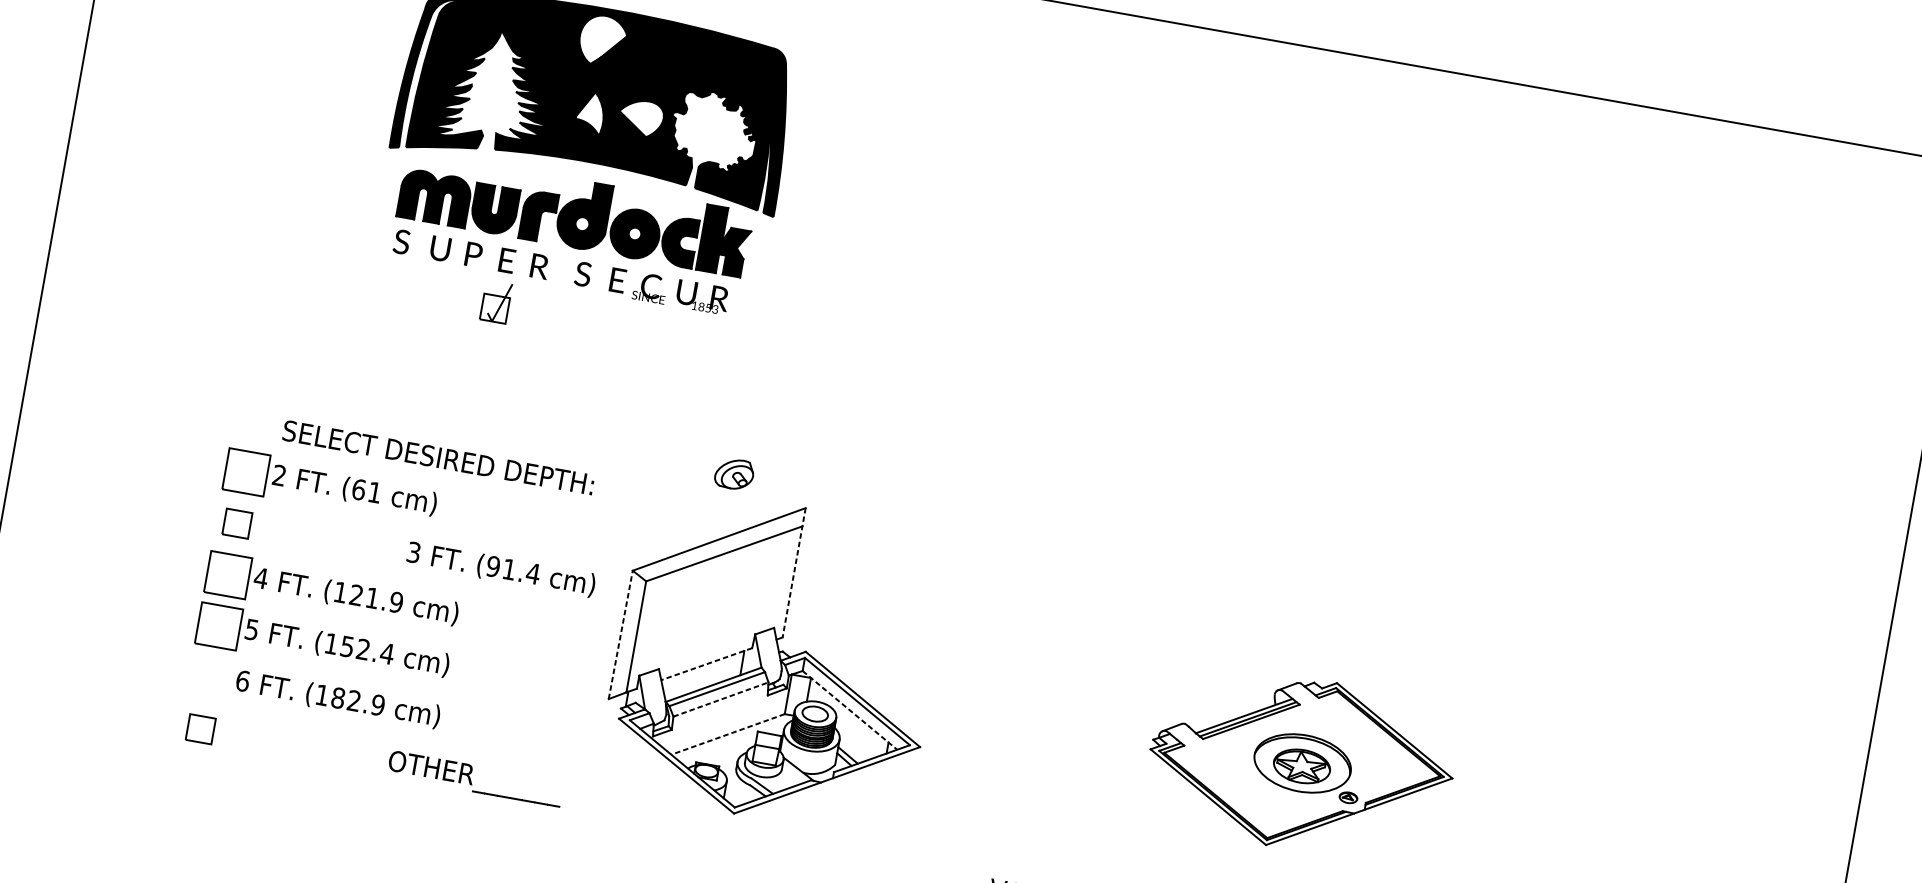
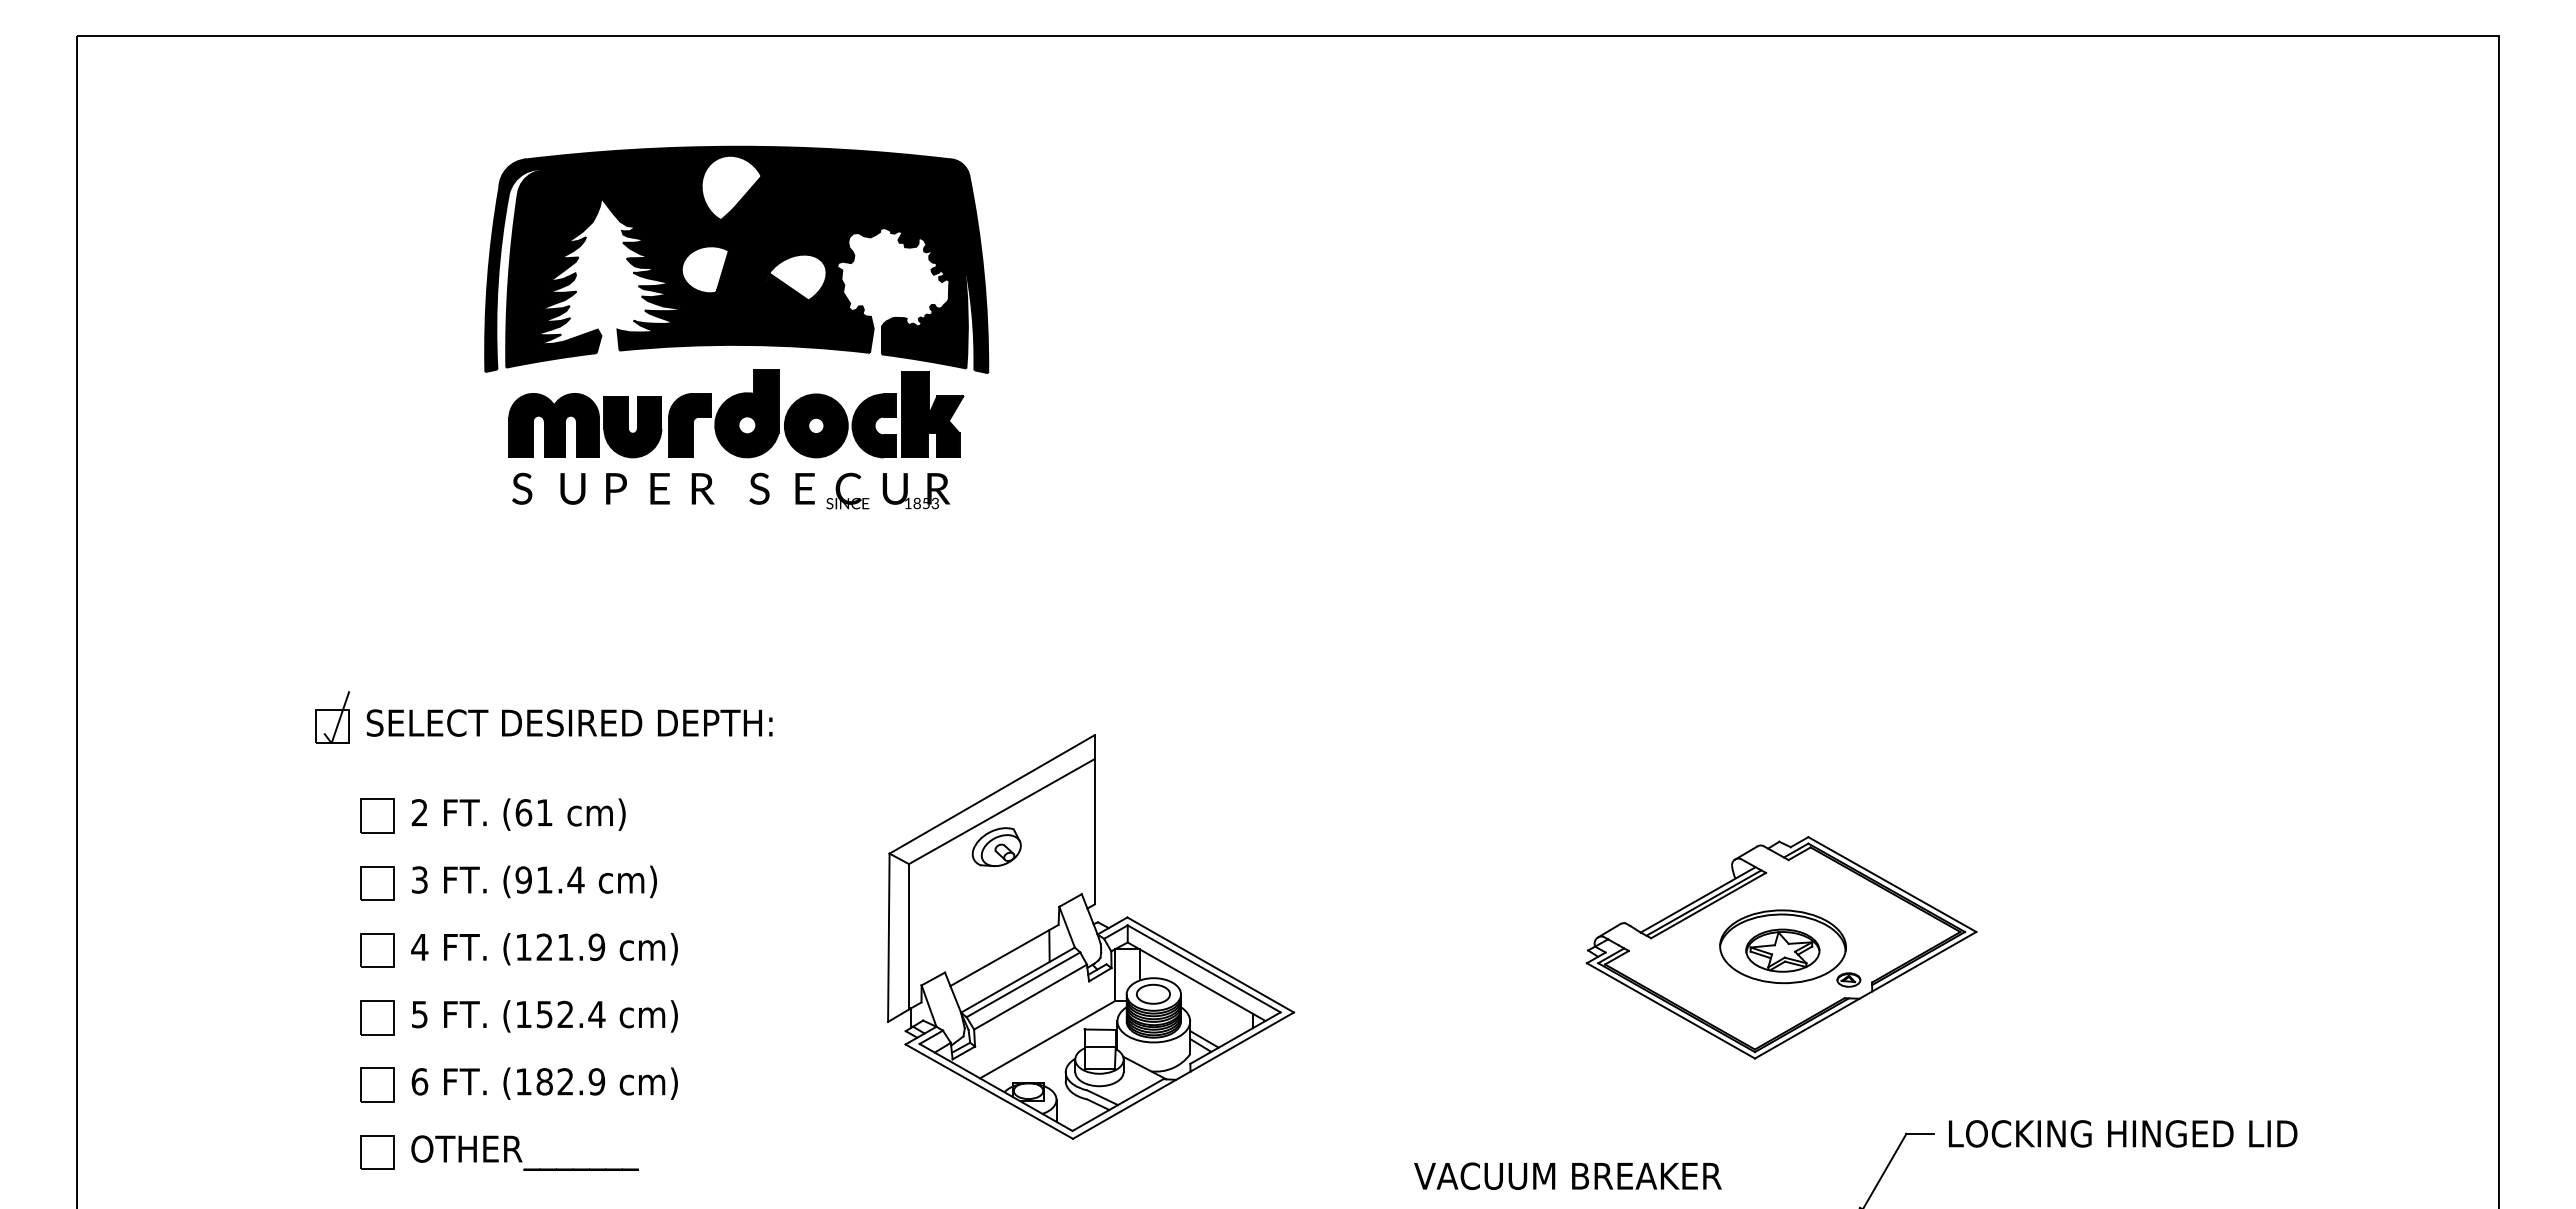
part: (496, 301) -> (332, 717), moved
text: (438, 457) -> (569, 722), moved
part: (246, 471) -> (377, 815), size x0.62
part: (734, 474) -> (996, 847), moved
text: (501, 569) -> (534, 881), moved
line: (793, 572) -> (1094, 819), dashed -> solid
part: (228, 575) -> (377, 950), size x0.62
part: (219, 626) -> (377, 1017), size x0.62
line: (620, 634) -> (888, 937), dashed -> solid
line: (706, 664) -> (1004, 955), dashed -> solid
part: (210, 677) -> (377, 1084), added
line: (721, 699) -> (1030, 996), dashed -> solid
line: (850, 710) -> (1197, 981), dashed -> solid
line: (728, 734) -> (1047, 1039), dashed -> solid
text: (475, 778) -> (524, 1152), moved

